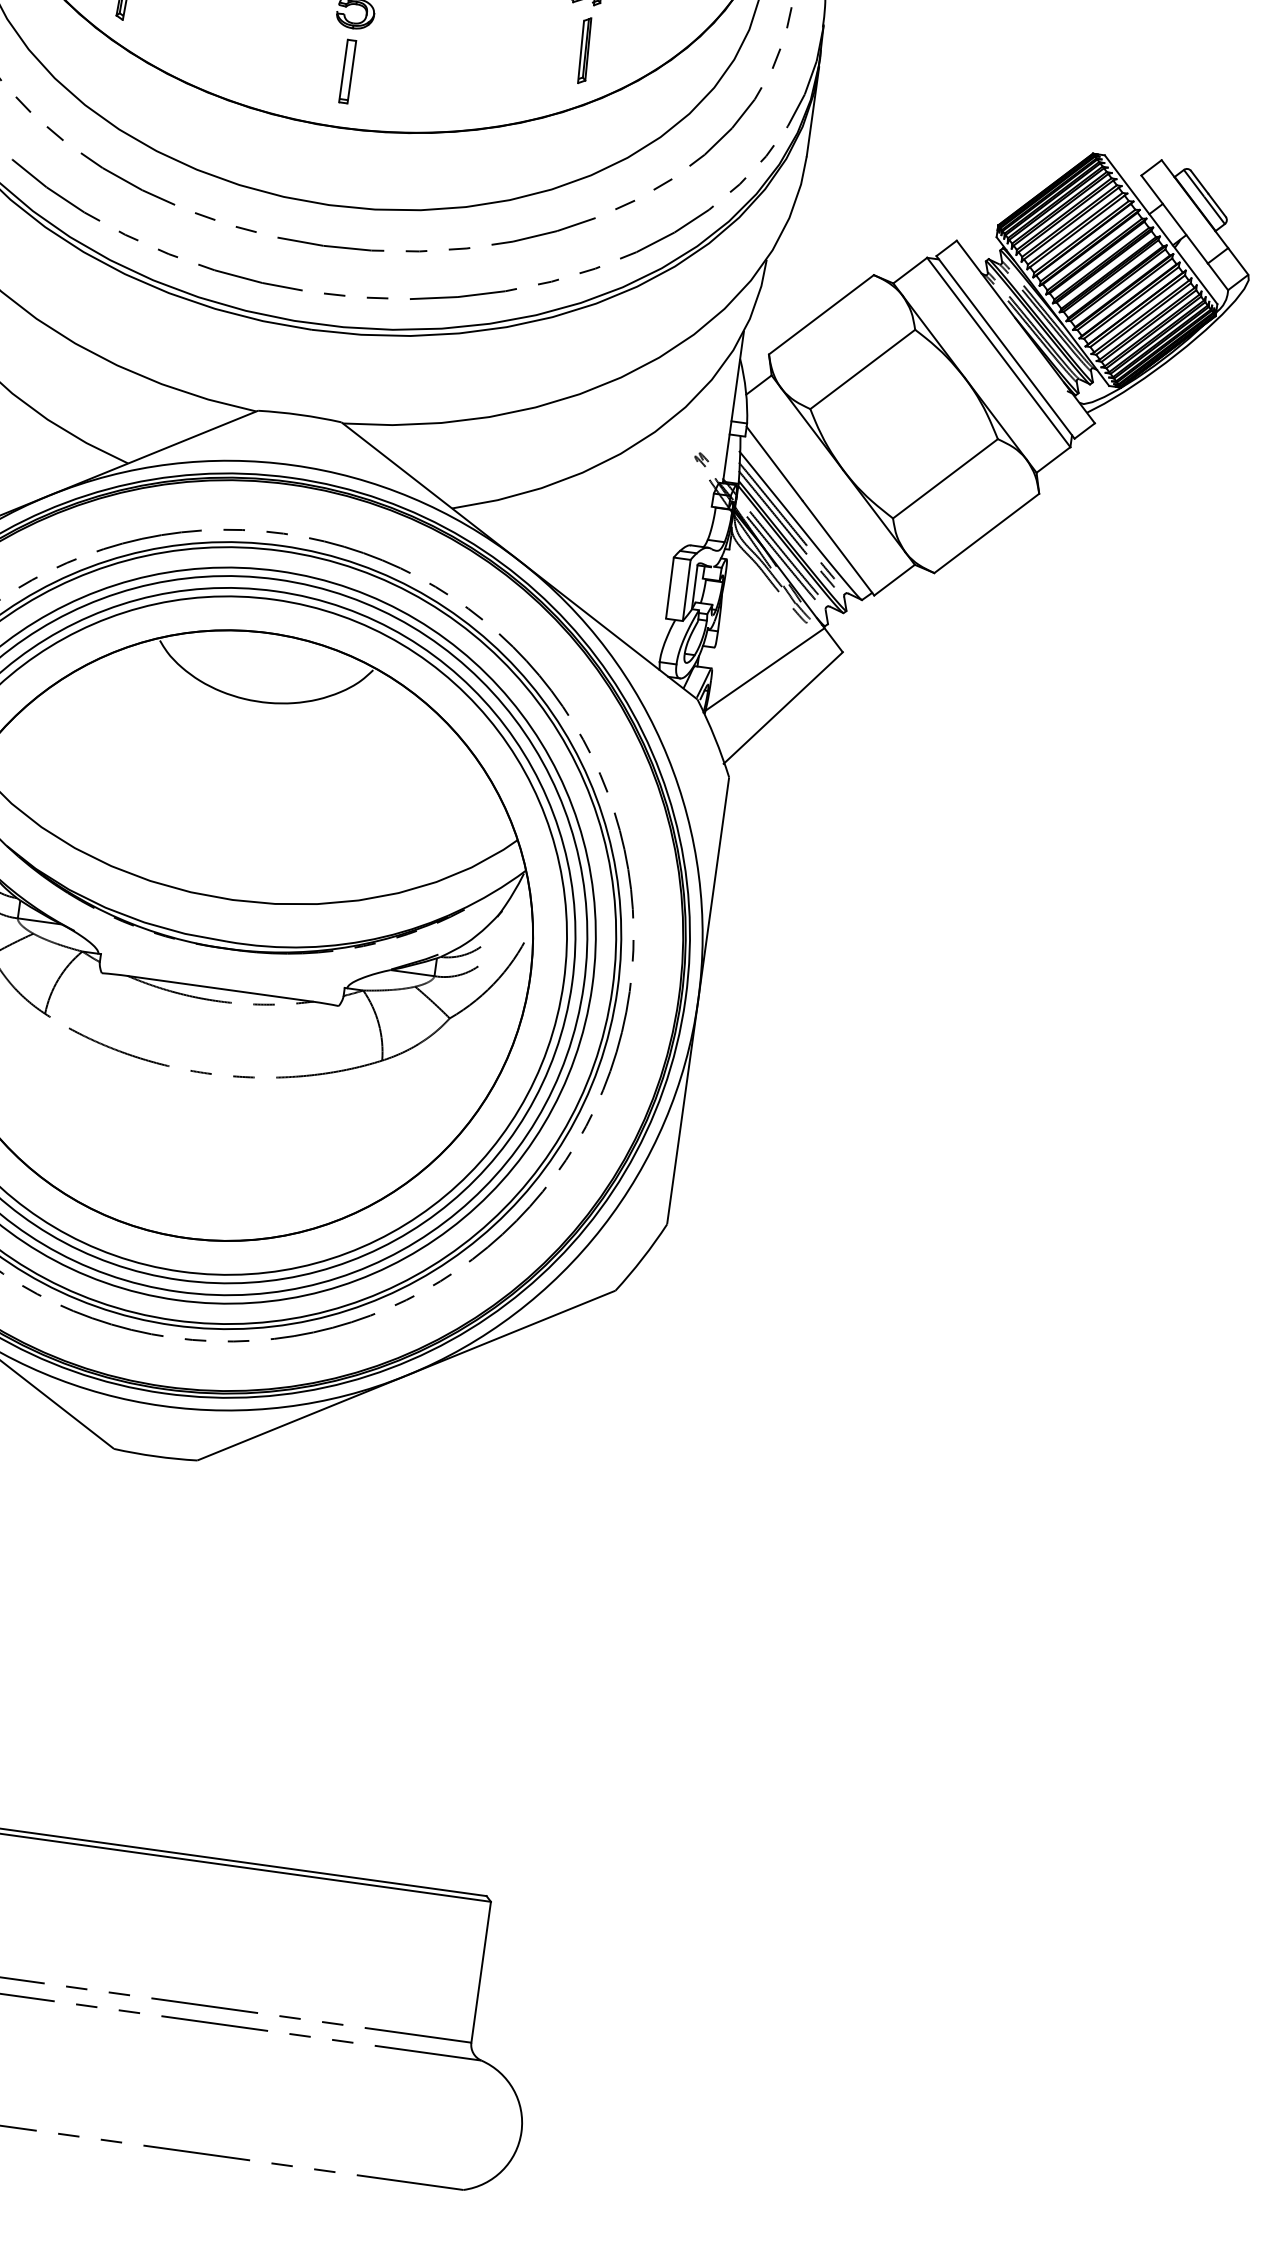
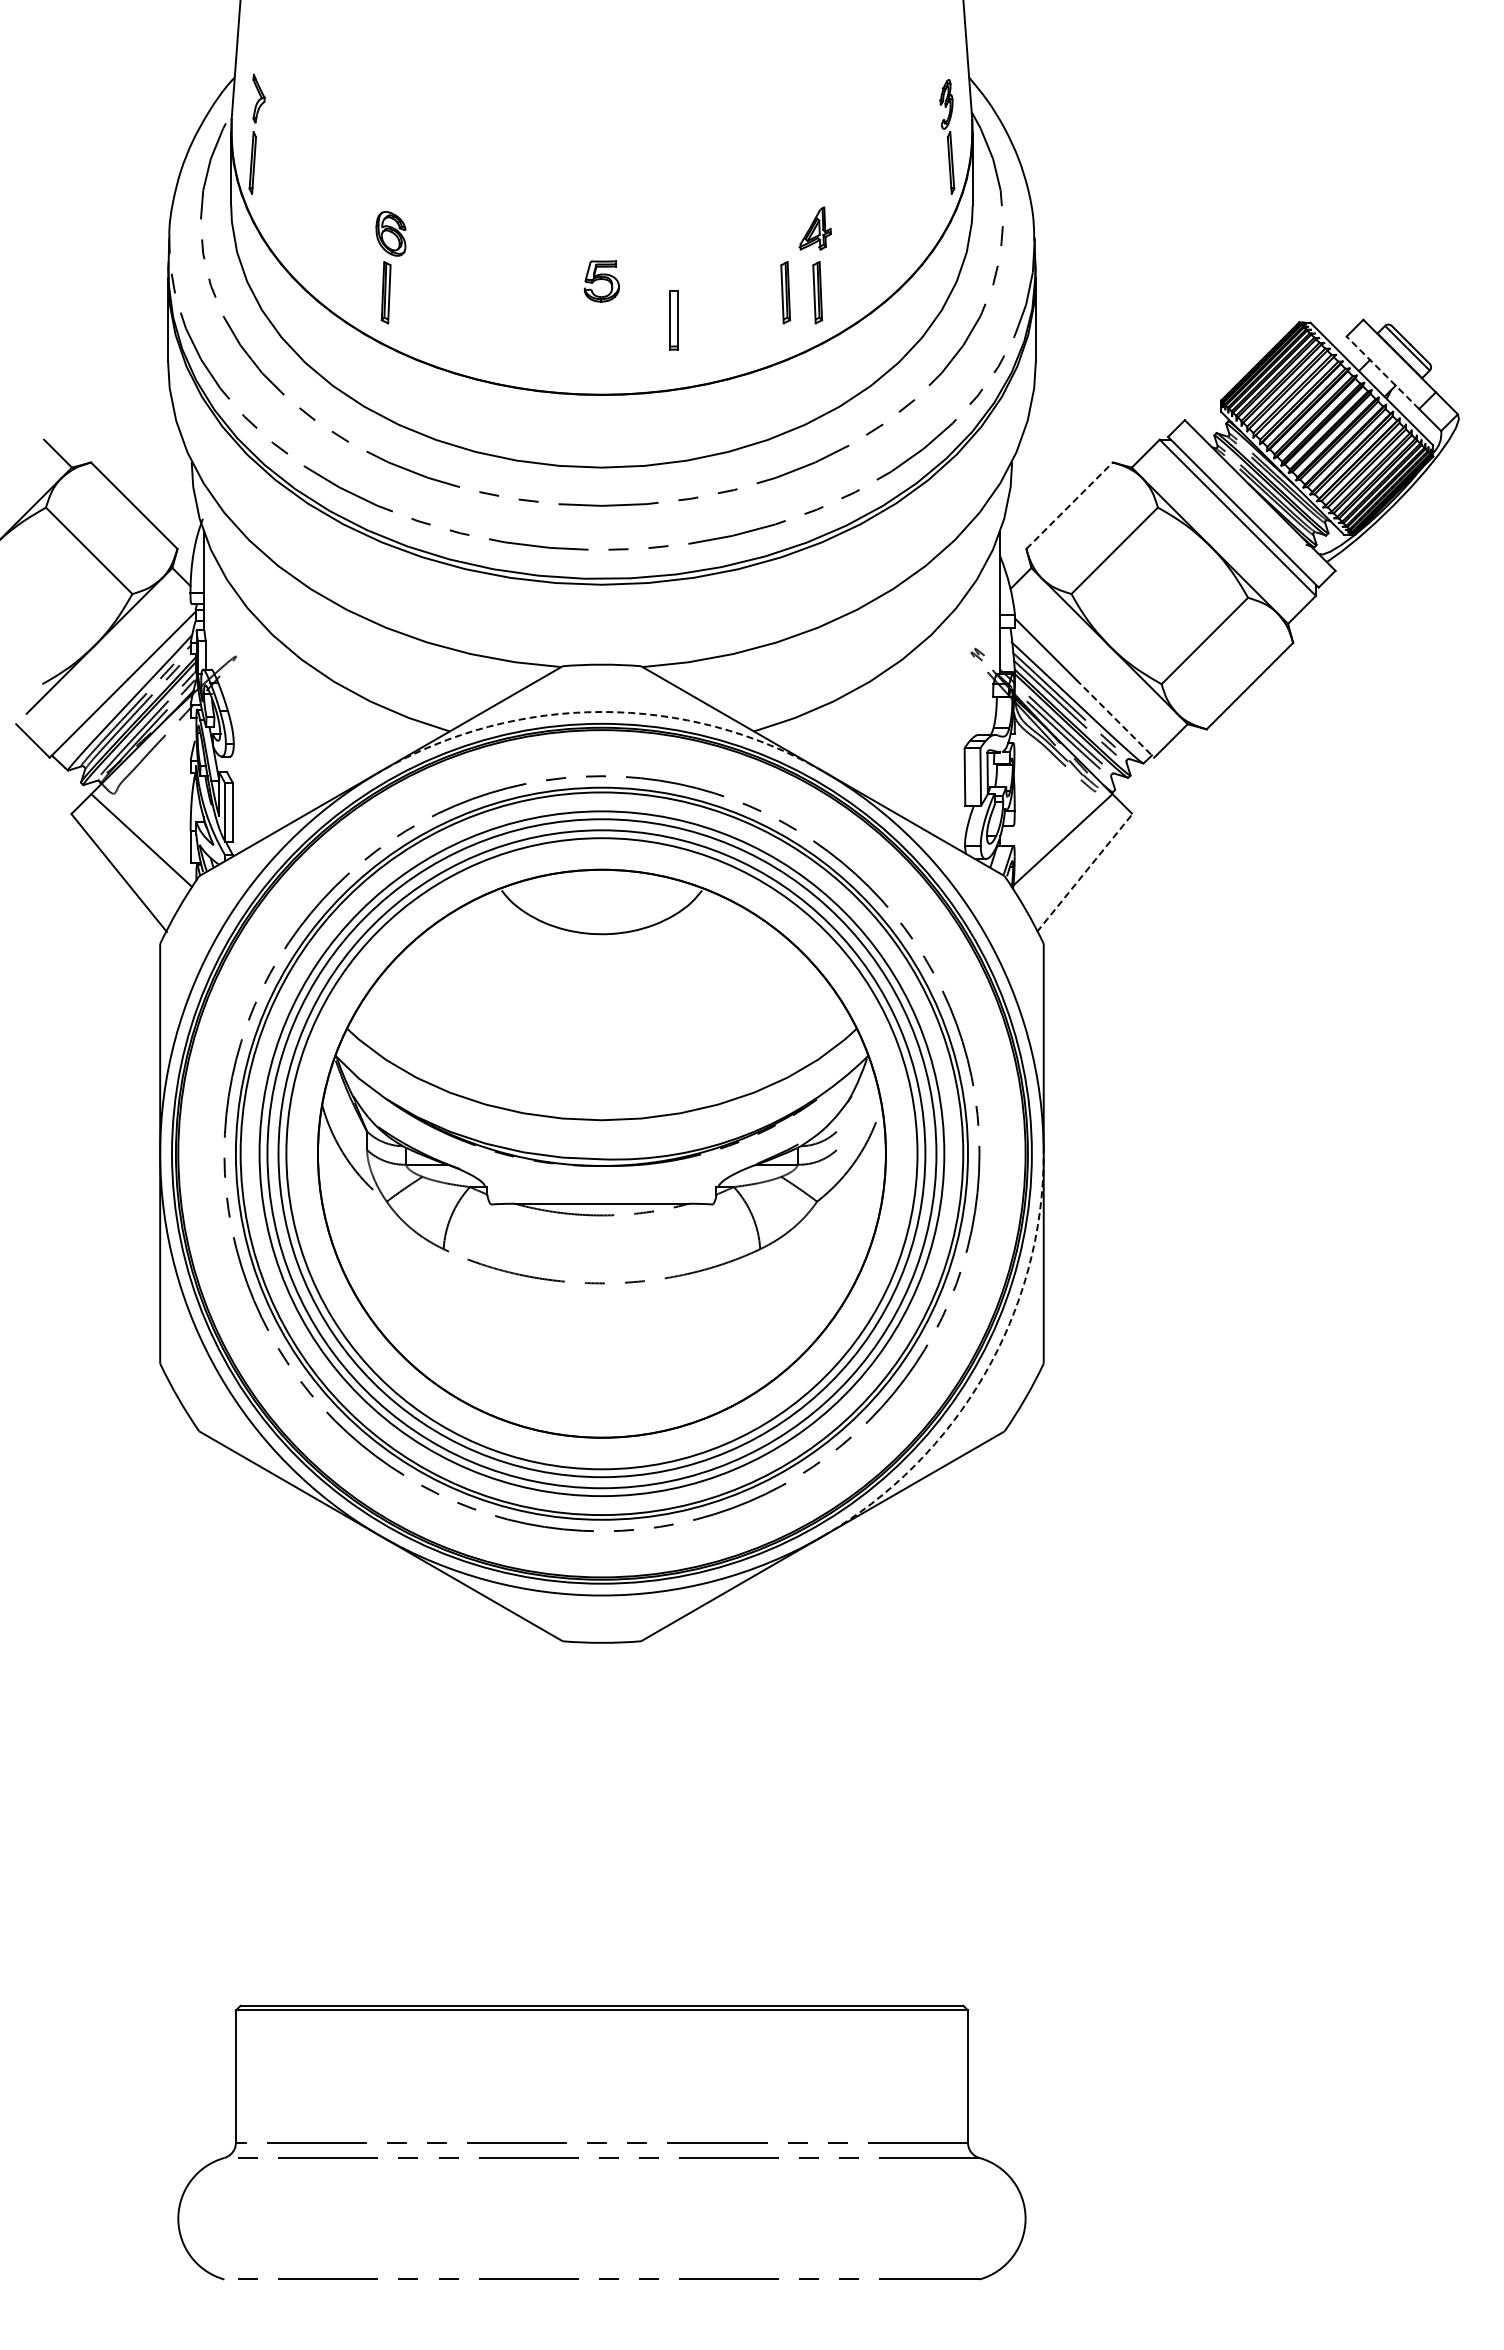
part: (550, 45) -> (785, 292), added
part: (347, 71) -> (673, 320), moved
line: (1174, 219) -> (1382, 372), solid -> dashed
line: (821, 314) -> (1069, 505), solid -> dashed
arc: (292, 464) -> (601, 711), solid -> dashed
line: (838, 549) -> (1115, 719), solid -> dashed
line: (782, 708) -> (1084, 873), solid -> dashed
arc: (602, 1227) -> (984, 1374), solid -> dashed

